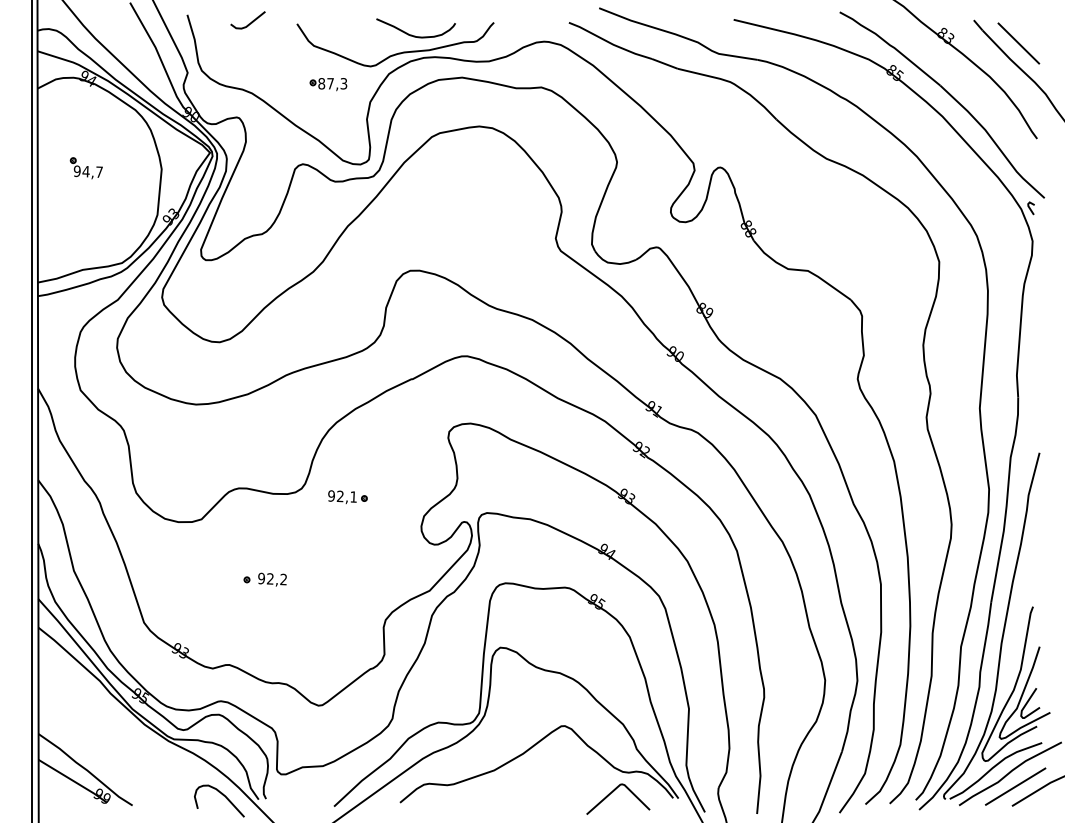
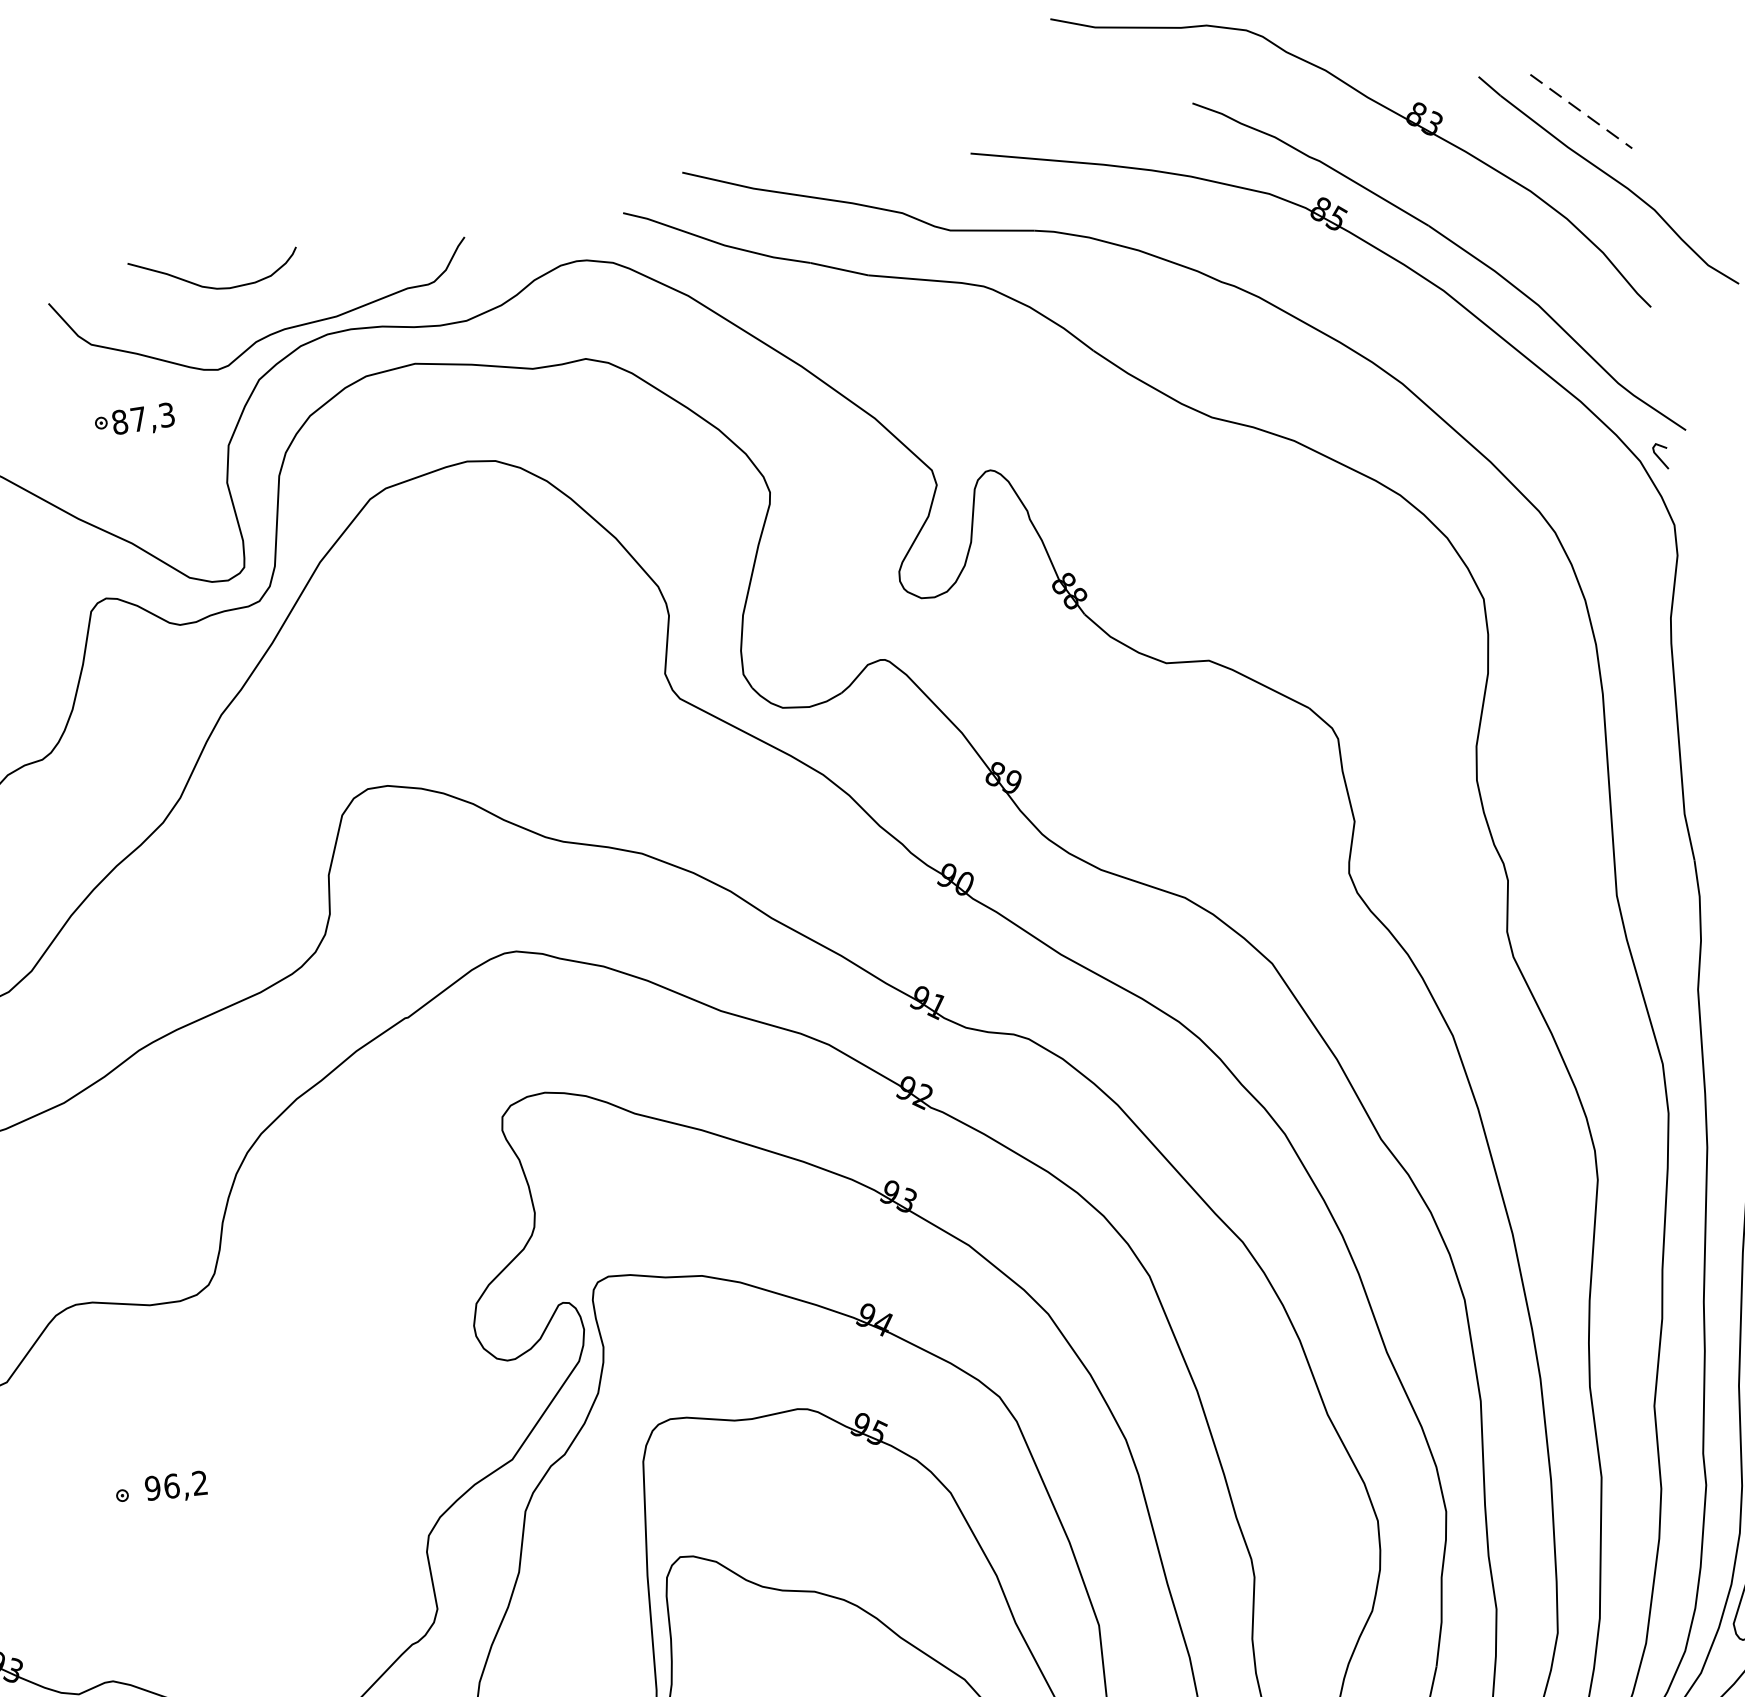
curve: (415, 35) -> (215, 285), moved
line: (1019, 43) -> (1582, 111), solid -> dashed
part: (347, 496) -> (308, 1286), removed
text: (269, 578) -> (169, 1485), 92,2 -> 96,2

